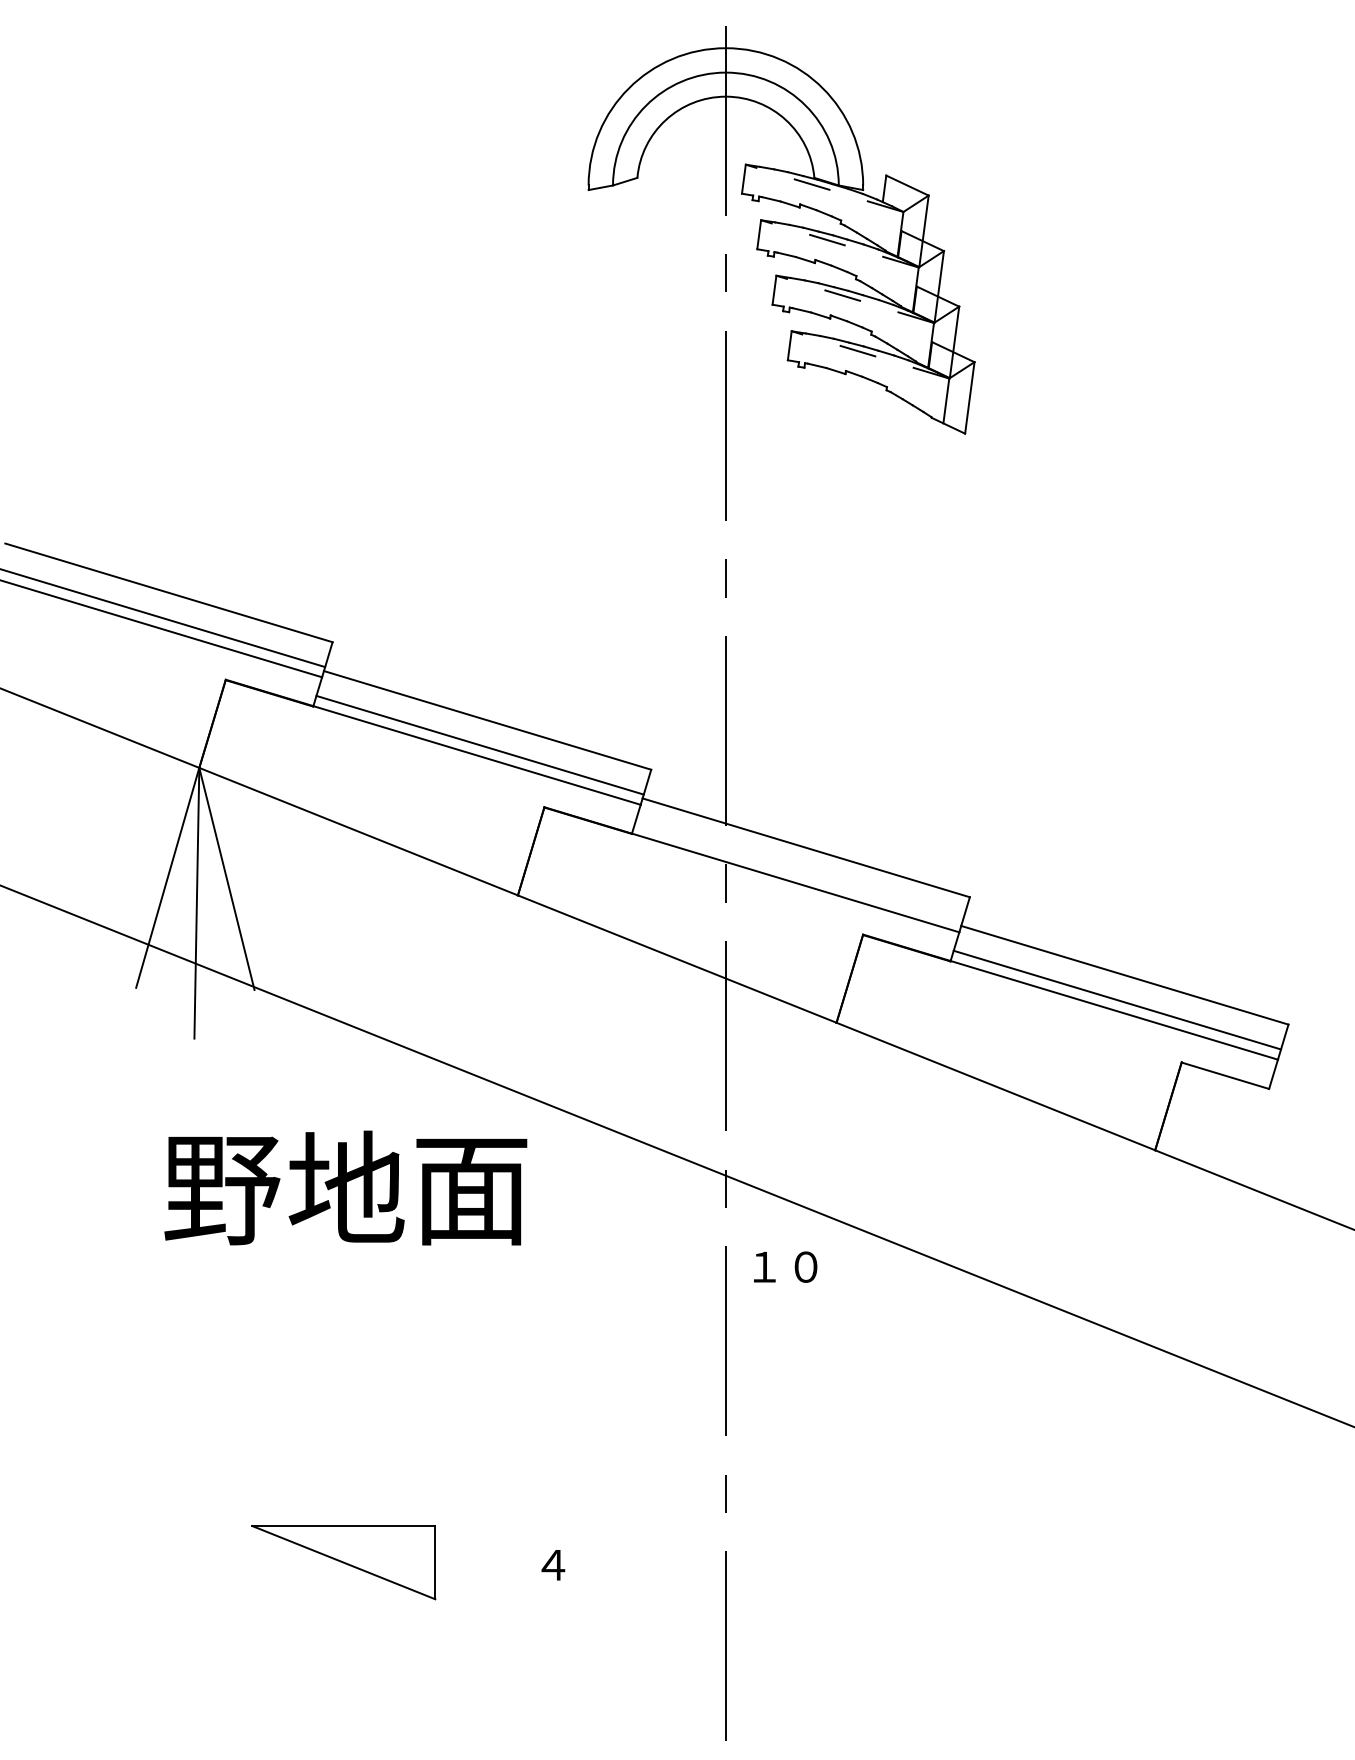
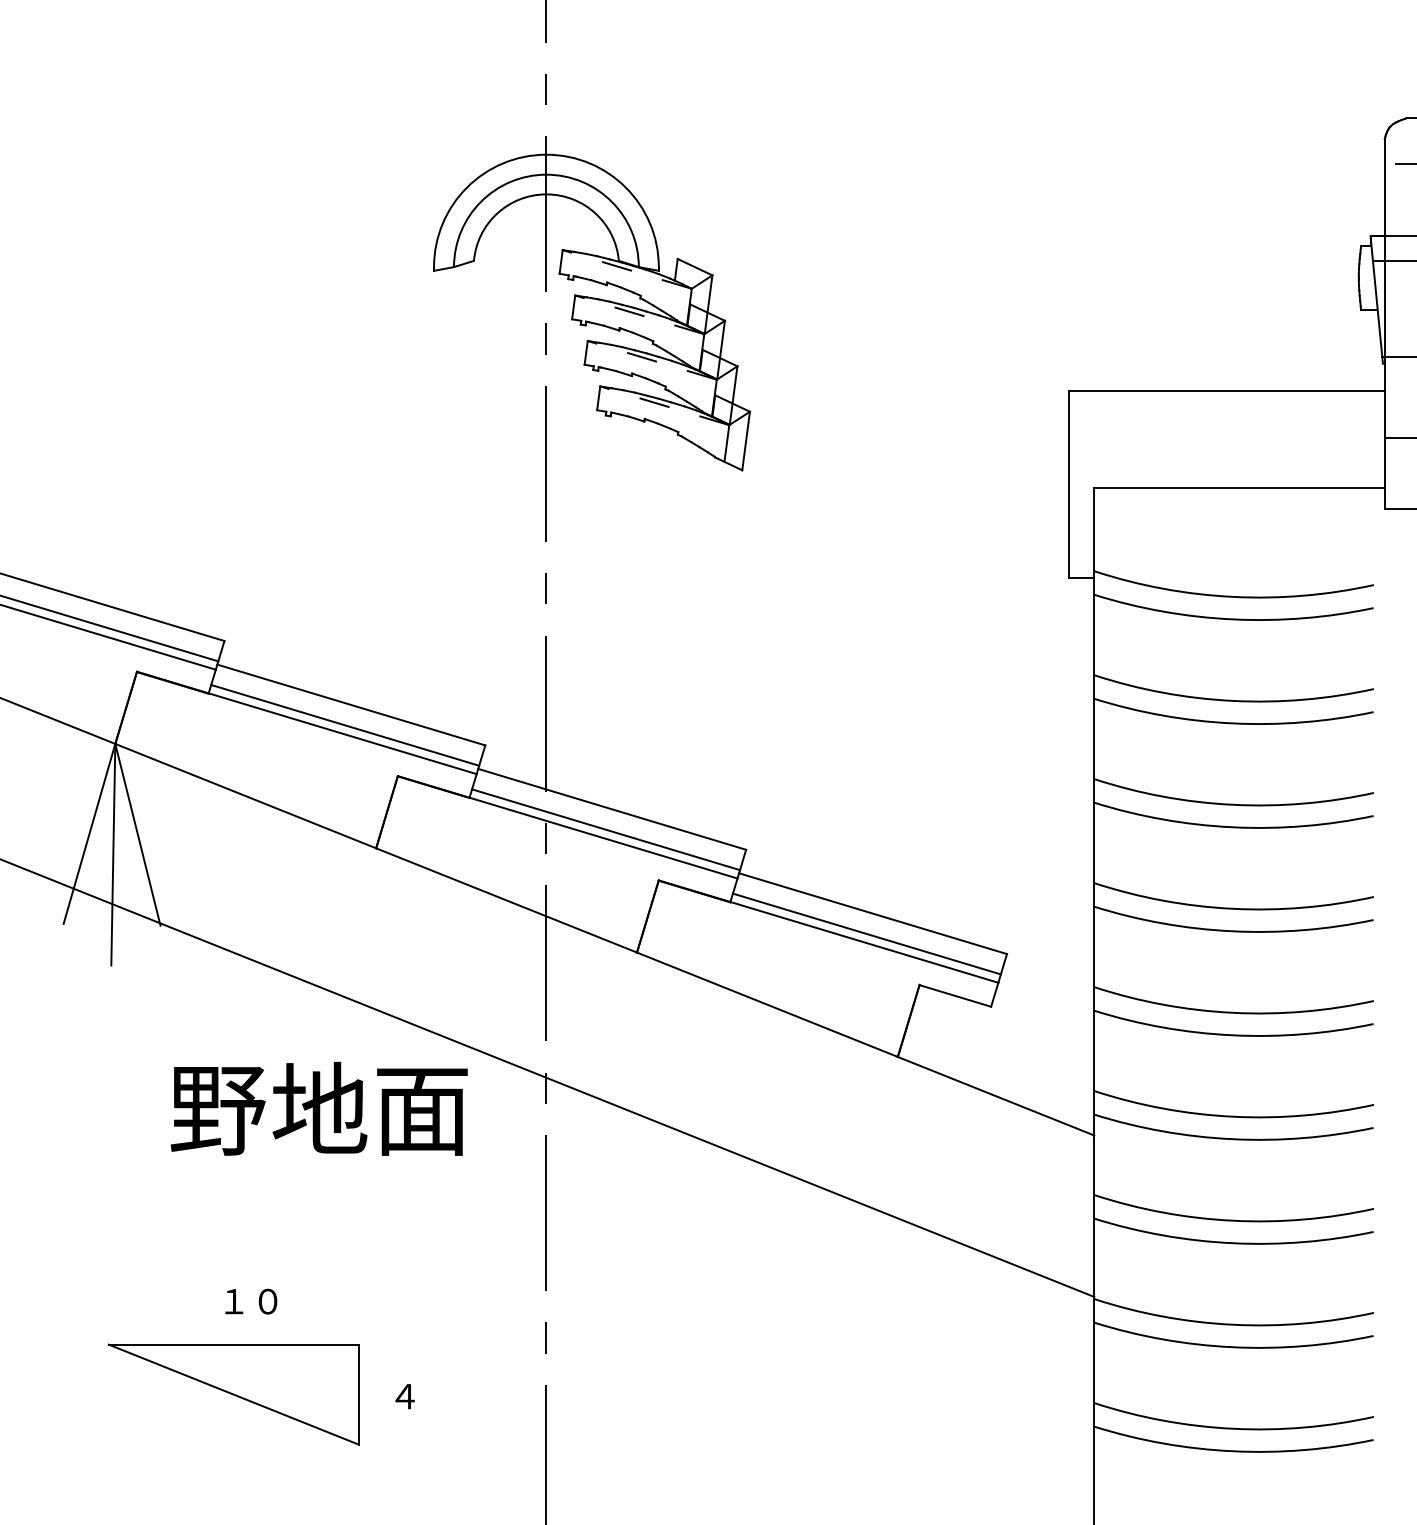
line: (799, 872) -> (606, 829), added
text: (344, 1187) -> (318, 1108), moved
text: (785, 1266) -> (251, 1301), moved
part: (343, 1562) -> (233, 1394), size x1.67

